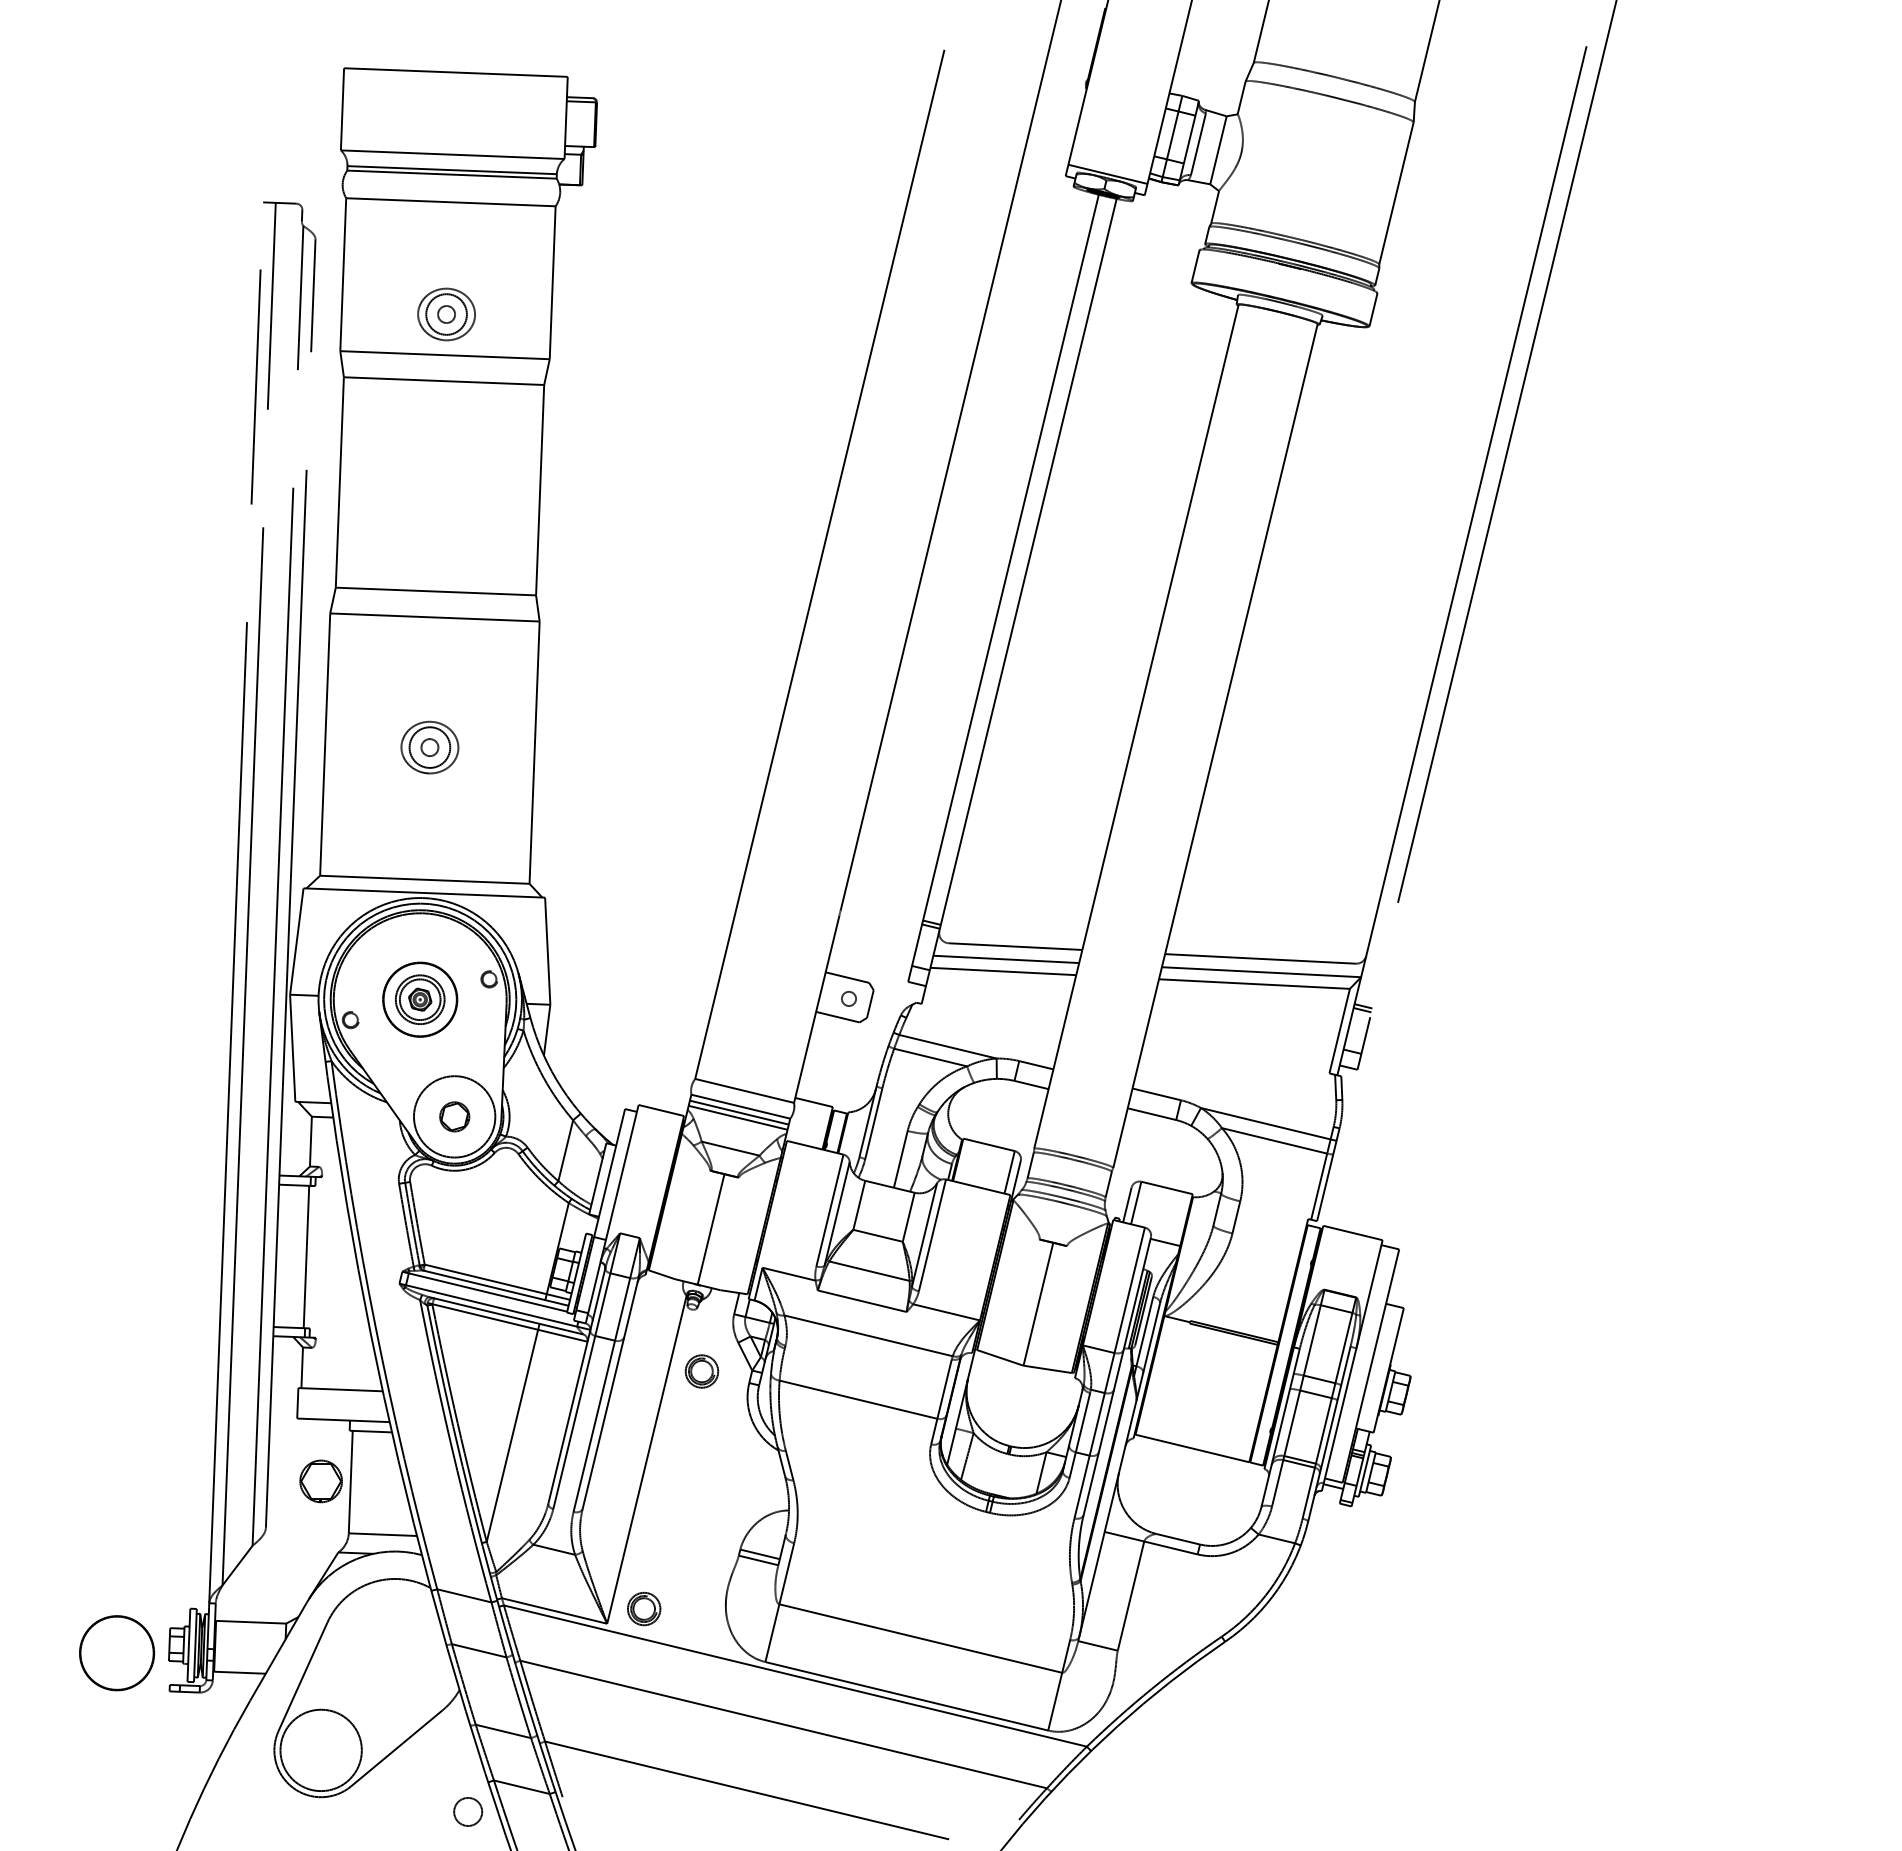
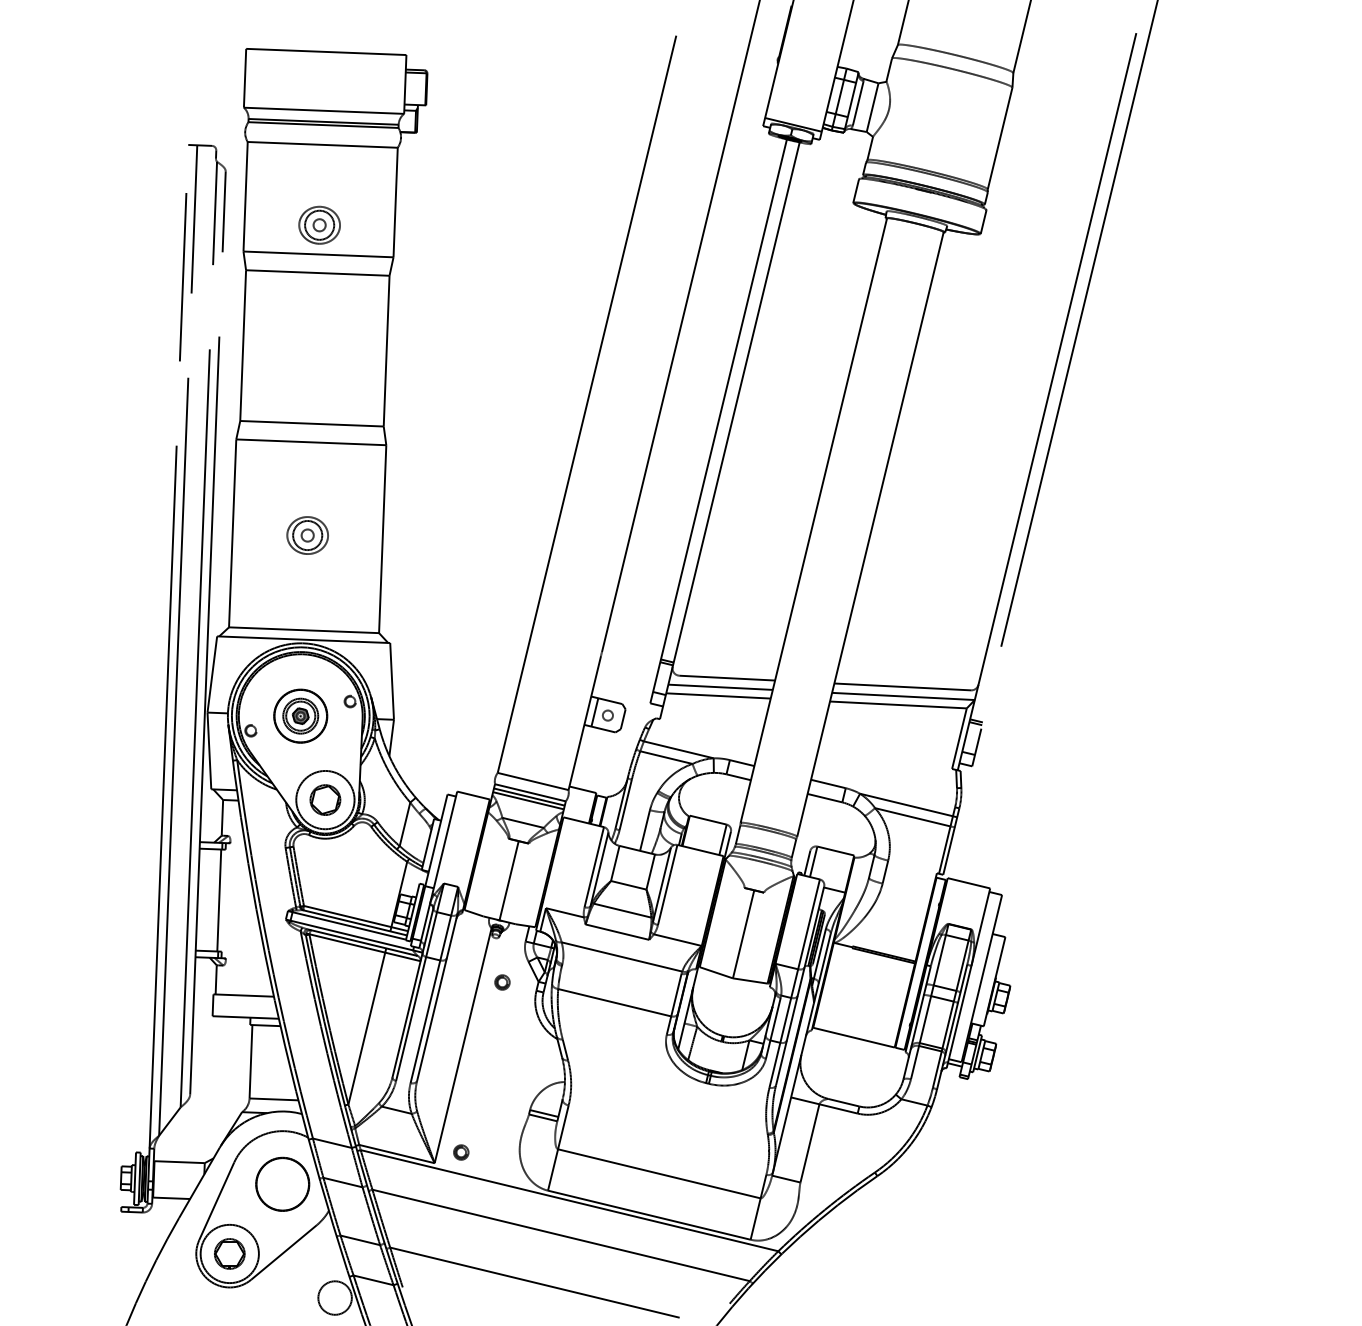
line: (830, 994) -> (594, 712), added
part: (454, 1116) -> (325, 799), size x1.43
part: (701, 1371) -> (502, 982), size x0.62
part: (320, 1481) -> (229, 1254), moved
part: (644, 1608) -> (461, 1152), size x0.62
circle: (117, 1653) -> (283, 1184), moved
circle: (467, 1811) -> (334, 1297), size x1.67

